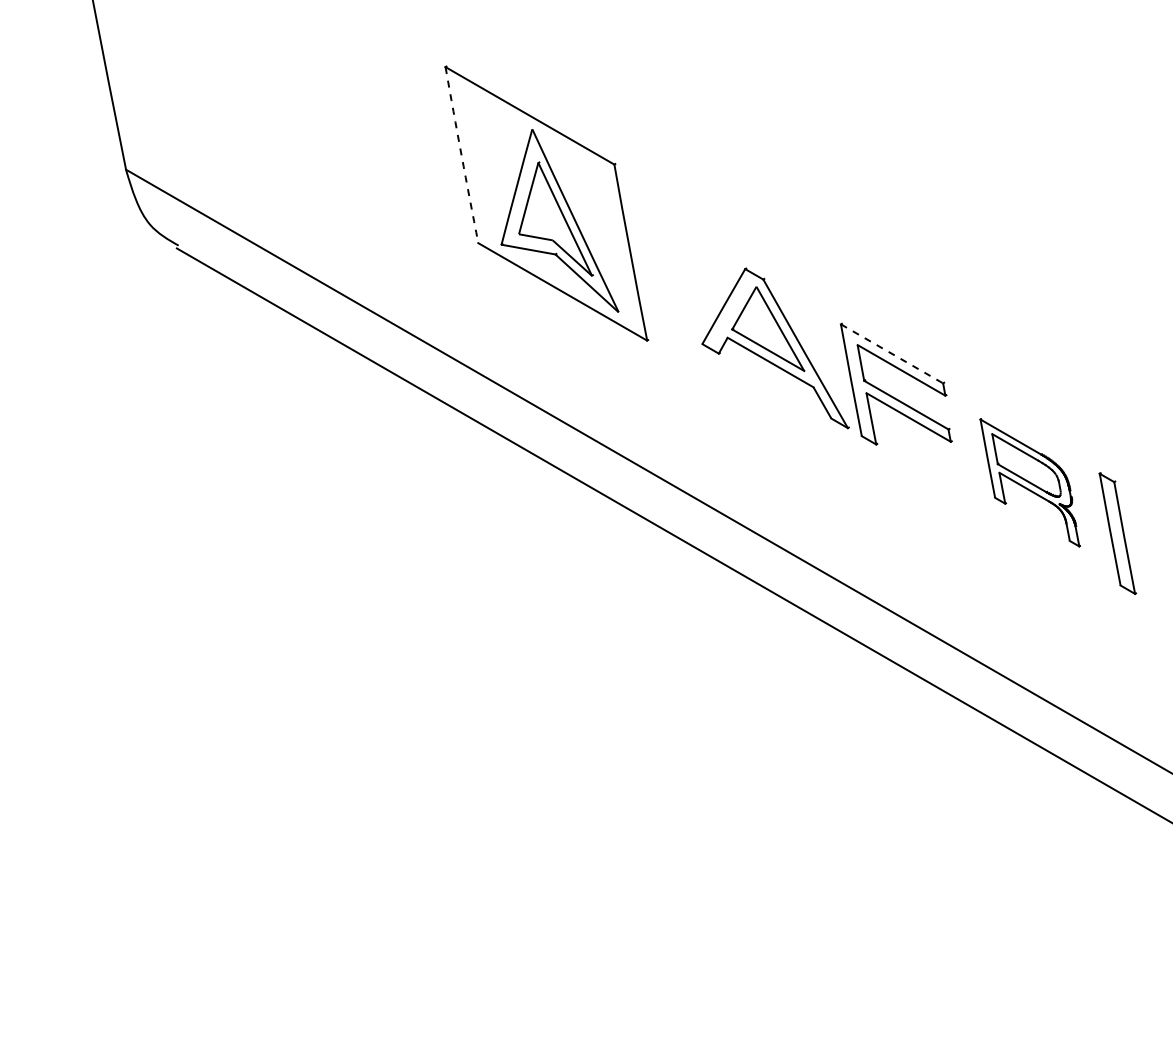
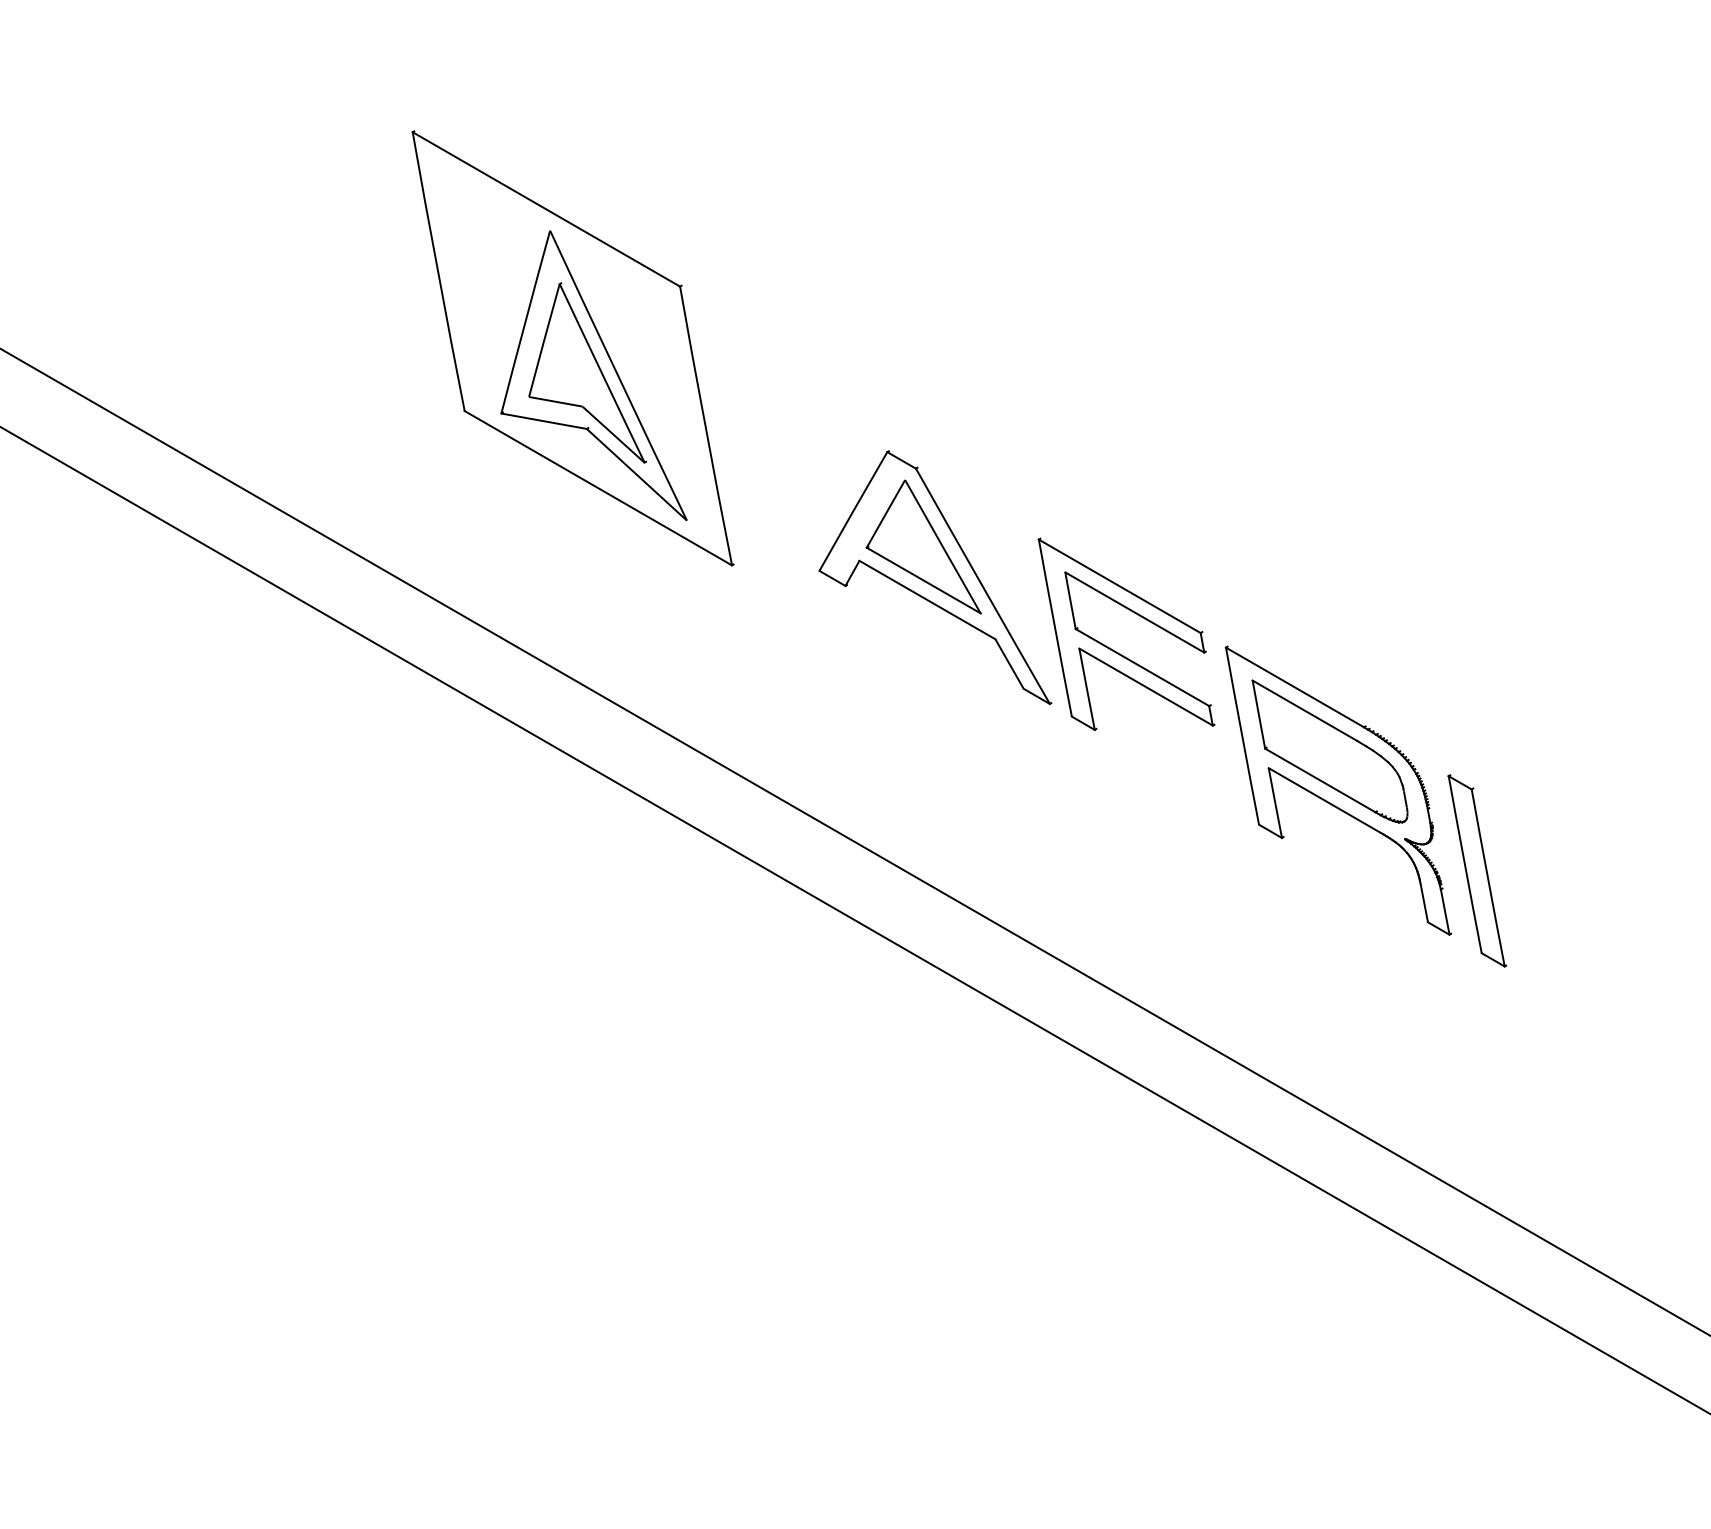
arc: (461, 155) -> (437, 272), dashed -> solid
line: (892, 354) -> (1120, 587), dashed -> solid
part: (1030, 482) -> (1339, 790), size x1.43

